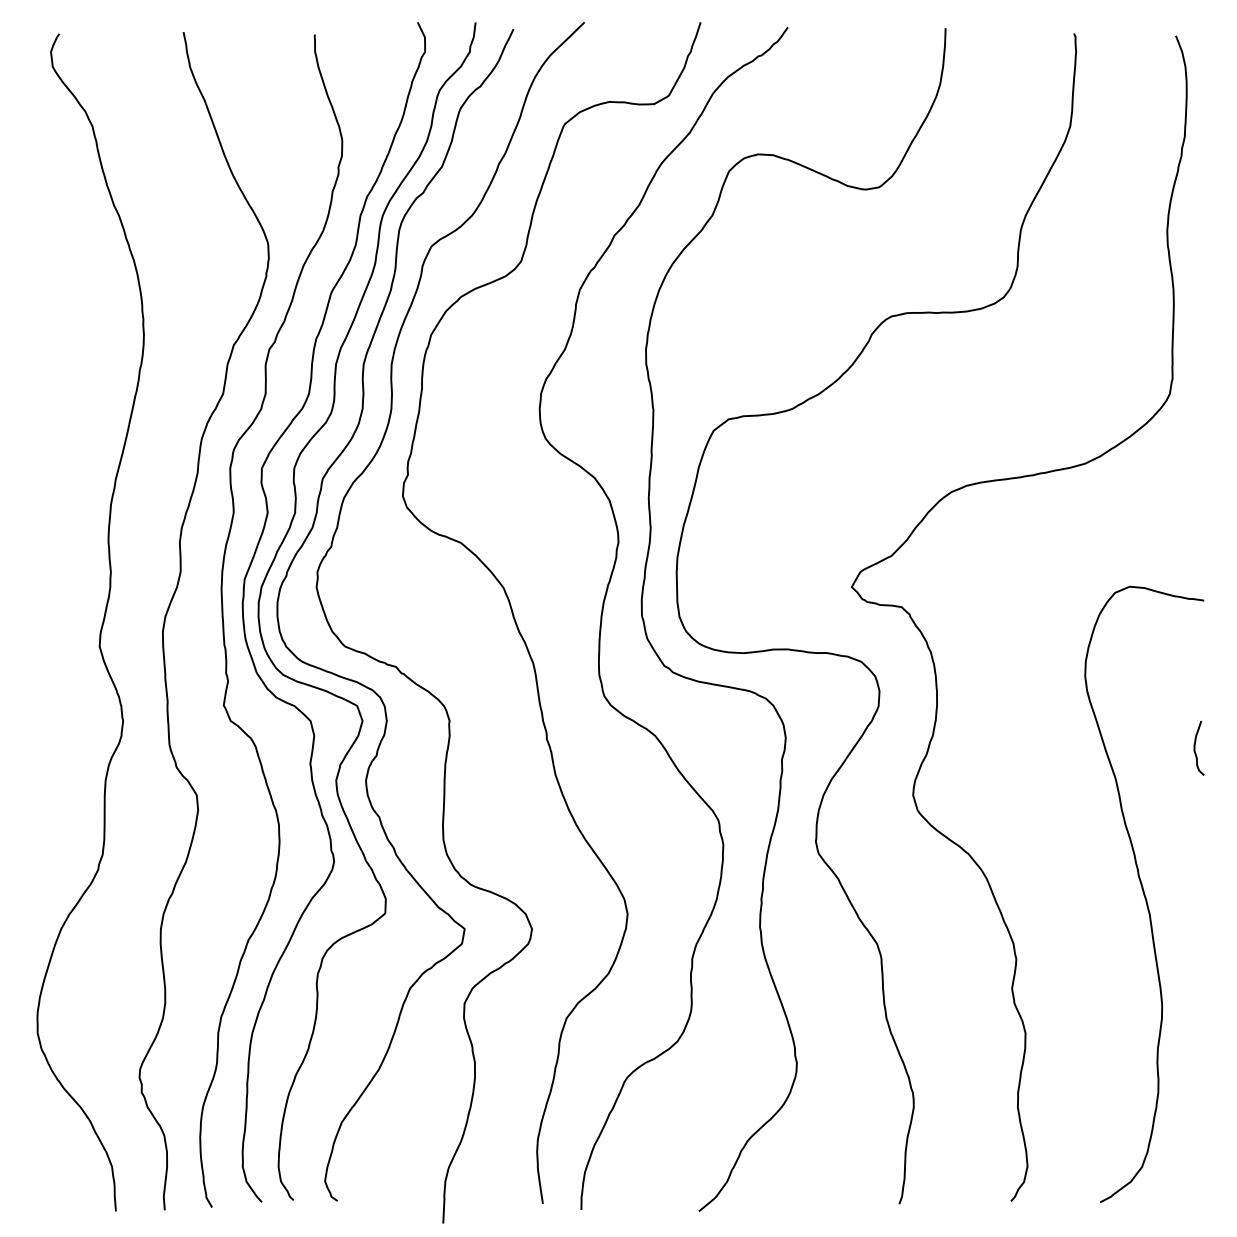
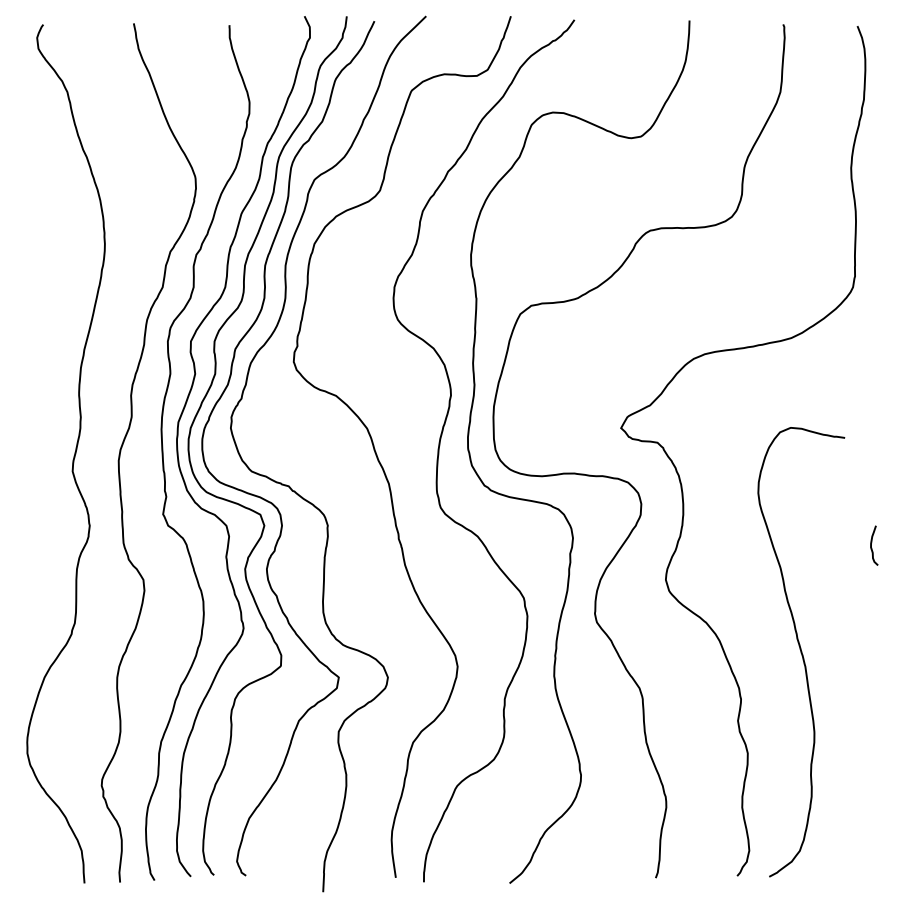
curve: (1144, 894) -> (801, 652), moved

